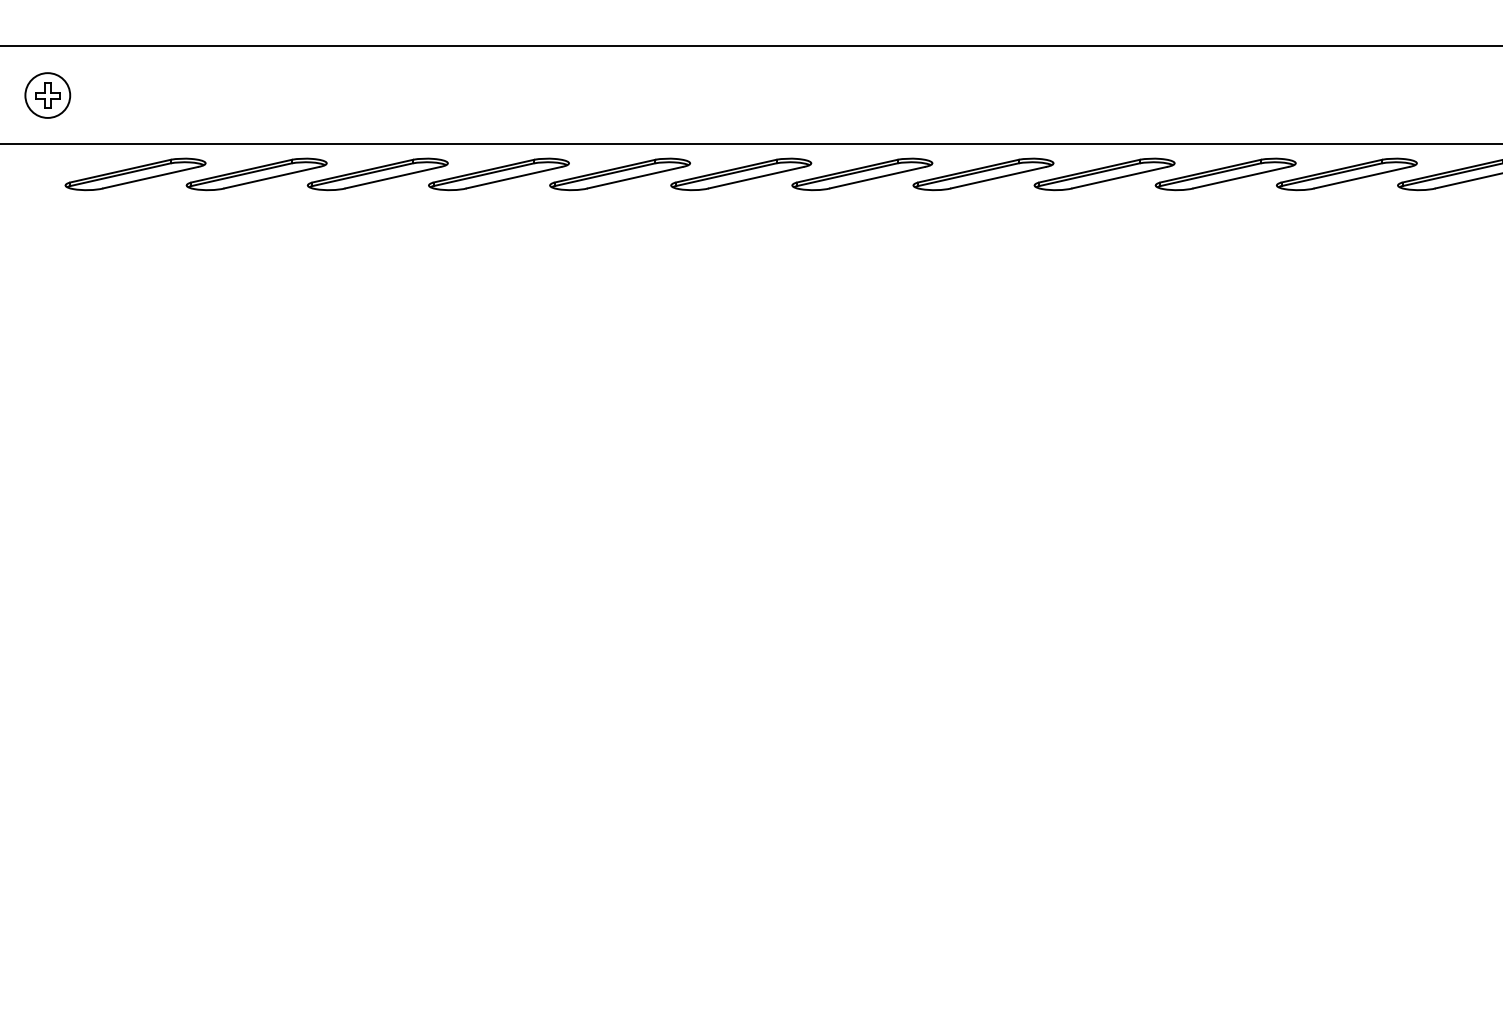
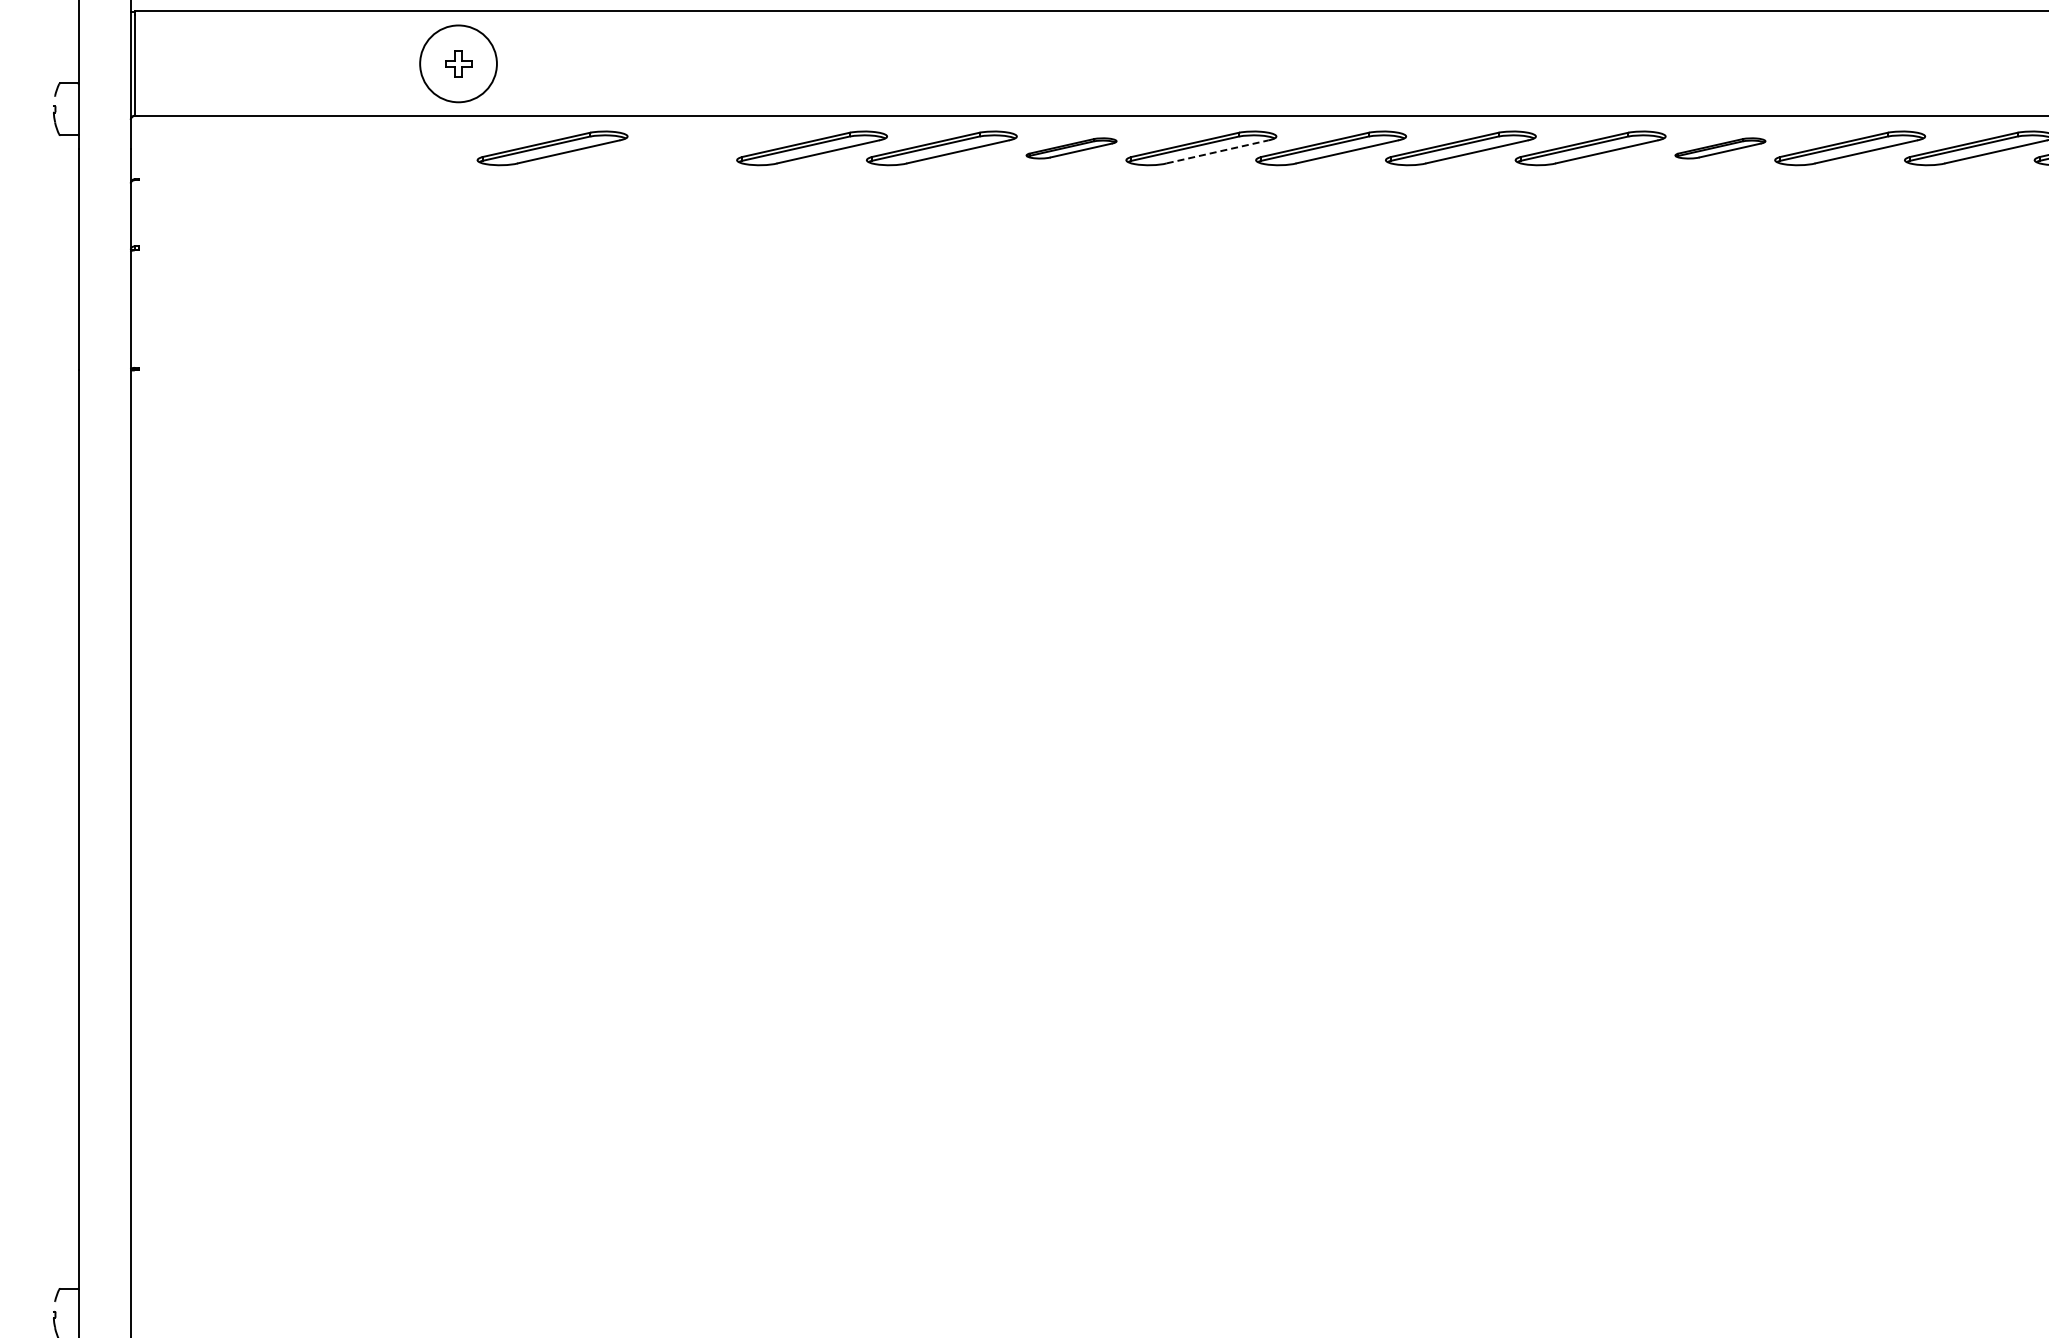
circle: (47, 95) -> (458, 63), size x1.6
part: (256, 174) -> (682, 148), removed
part: (619, 174) -> (1071, 148), size x0.6
part: (1225, 174) -> (1720, 148), size x0.6
line: (756, 177) -> (1217, 151), solid -> dashed

